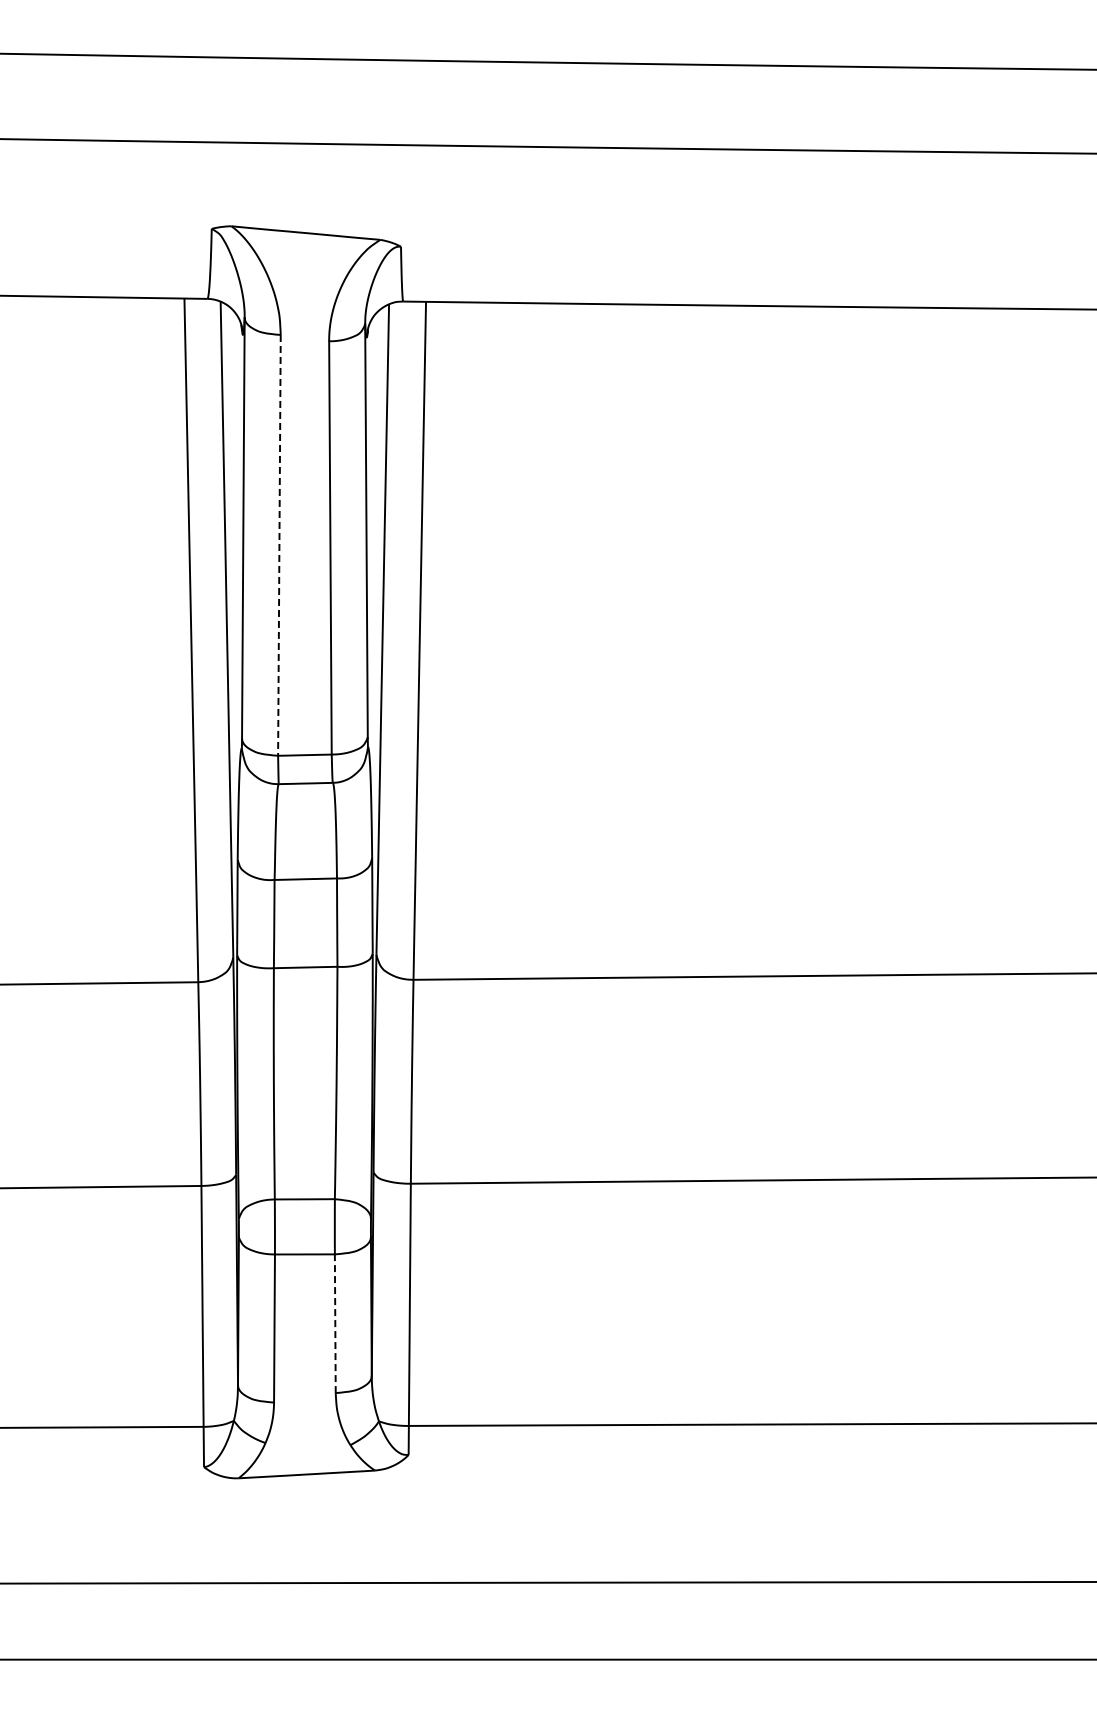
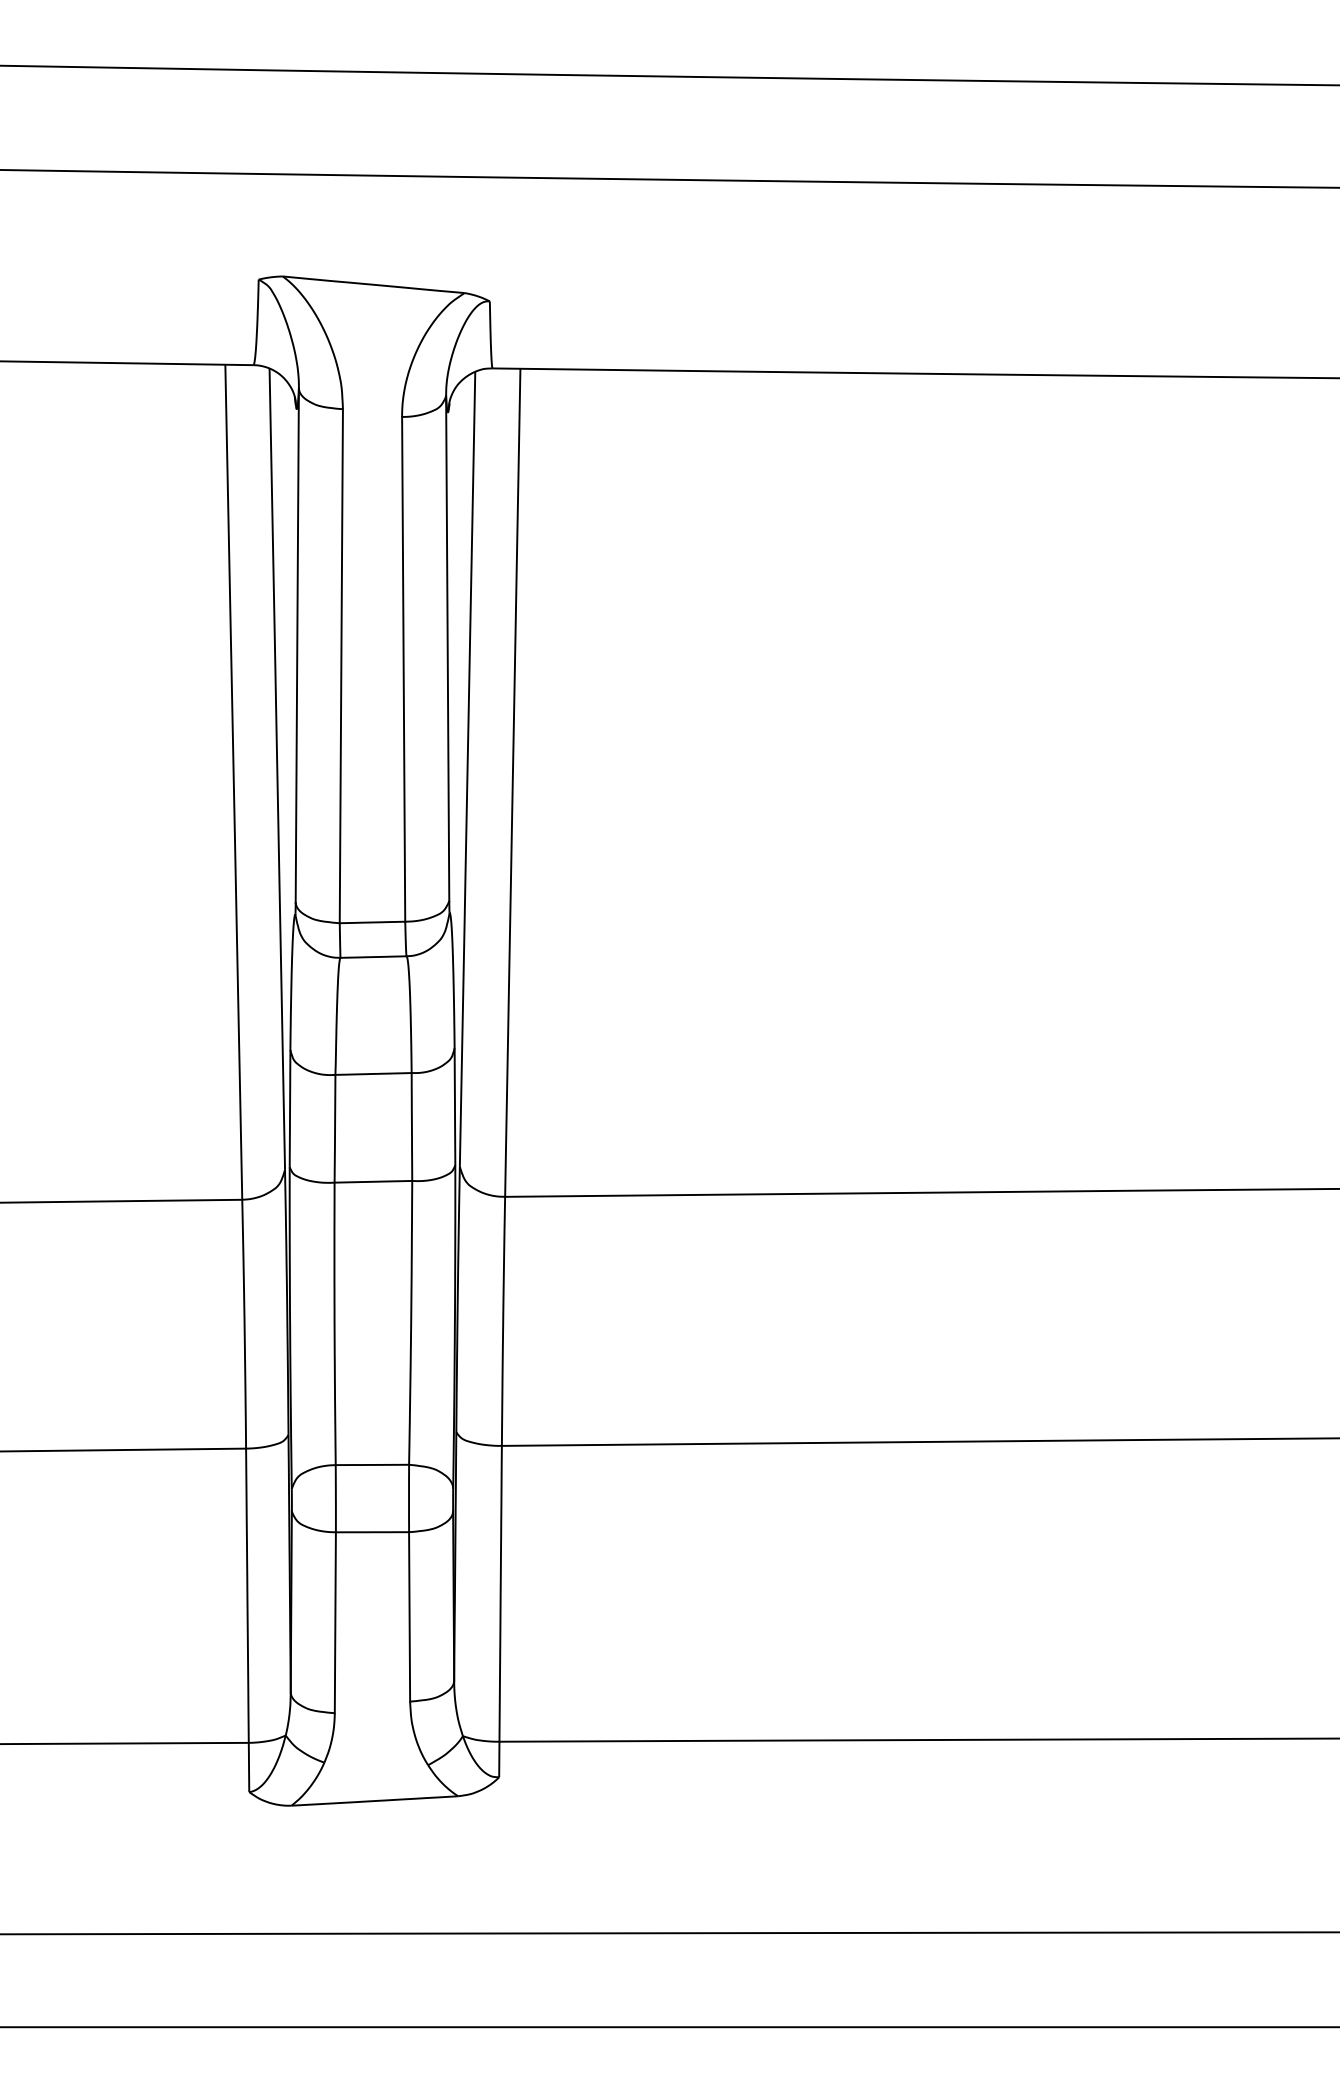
line: (279, 545) -> (341, 666), dashed -> solid
line: (335, 1323) -> (409, 1616), dashed -> solid

